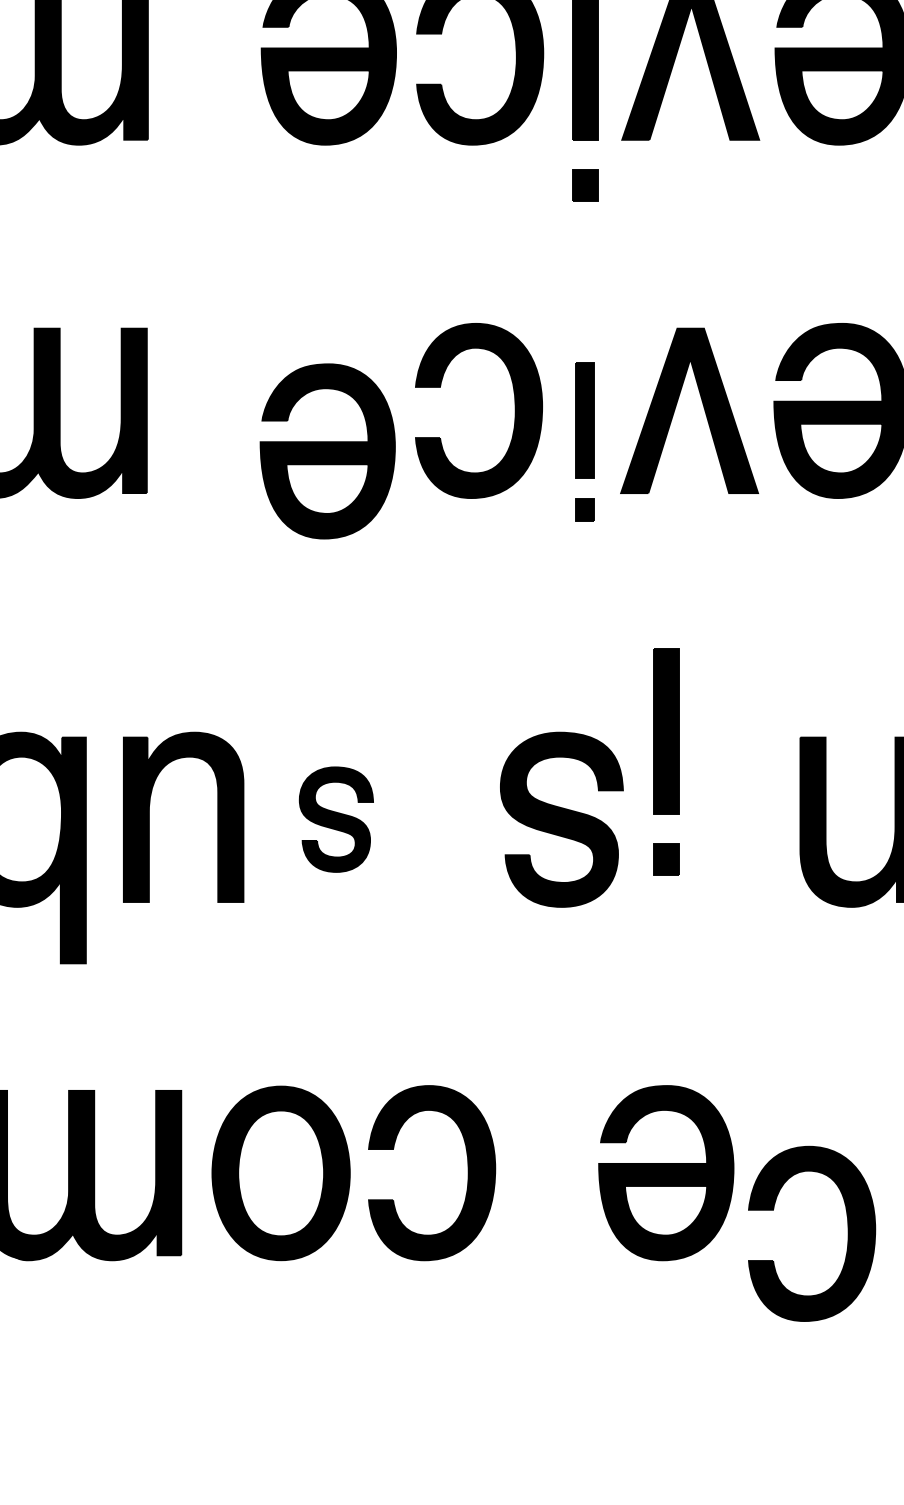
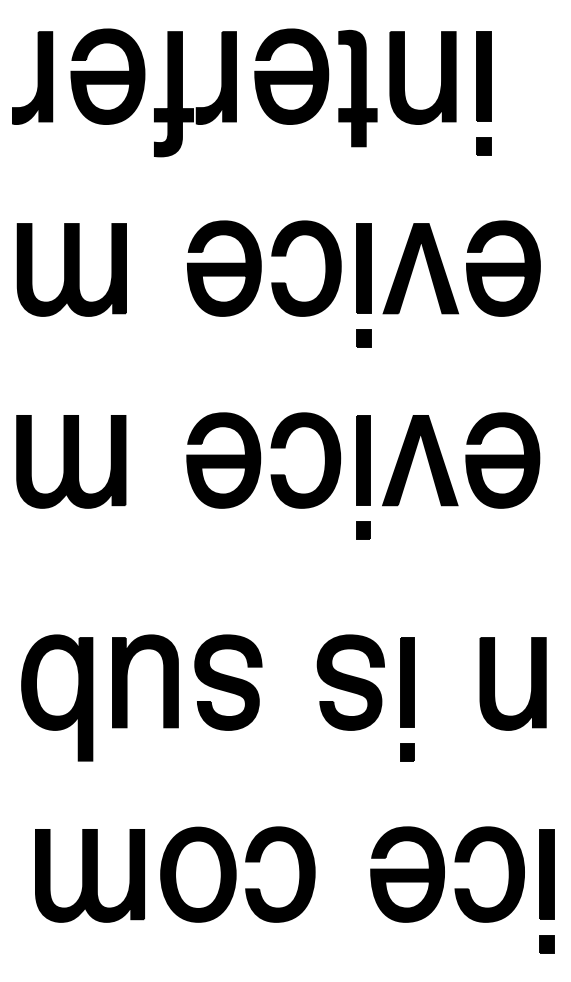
part: (585, 442) -> (363, 477), size x1.43
part: (327, 451) -> (223, 460), moved
part: (666, 762) -> (407, 699), moved
part: (336, 819) -> (228, 682), size x1.67
part: (846, 1233) -> (508, 874), moved

